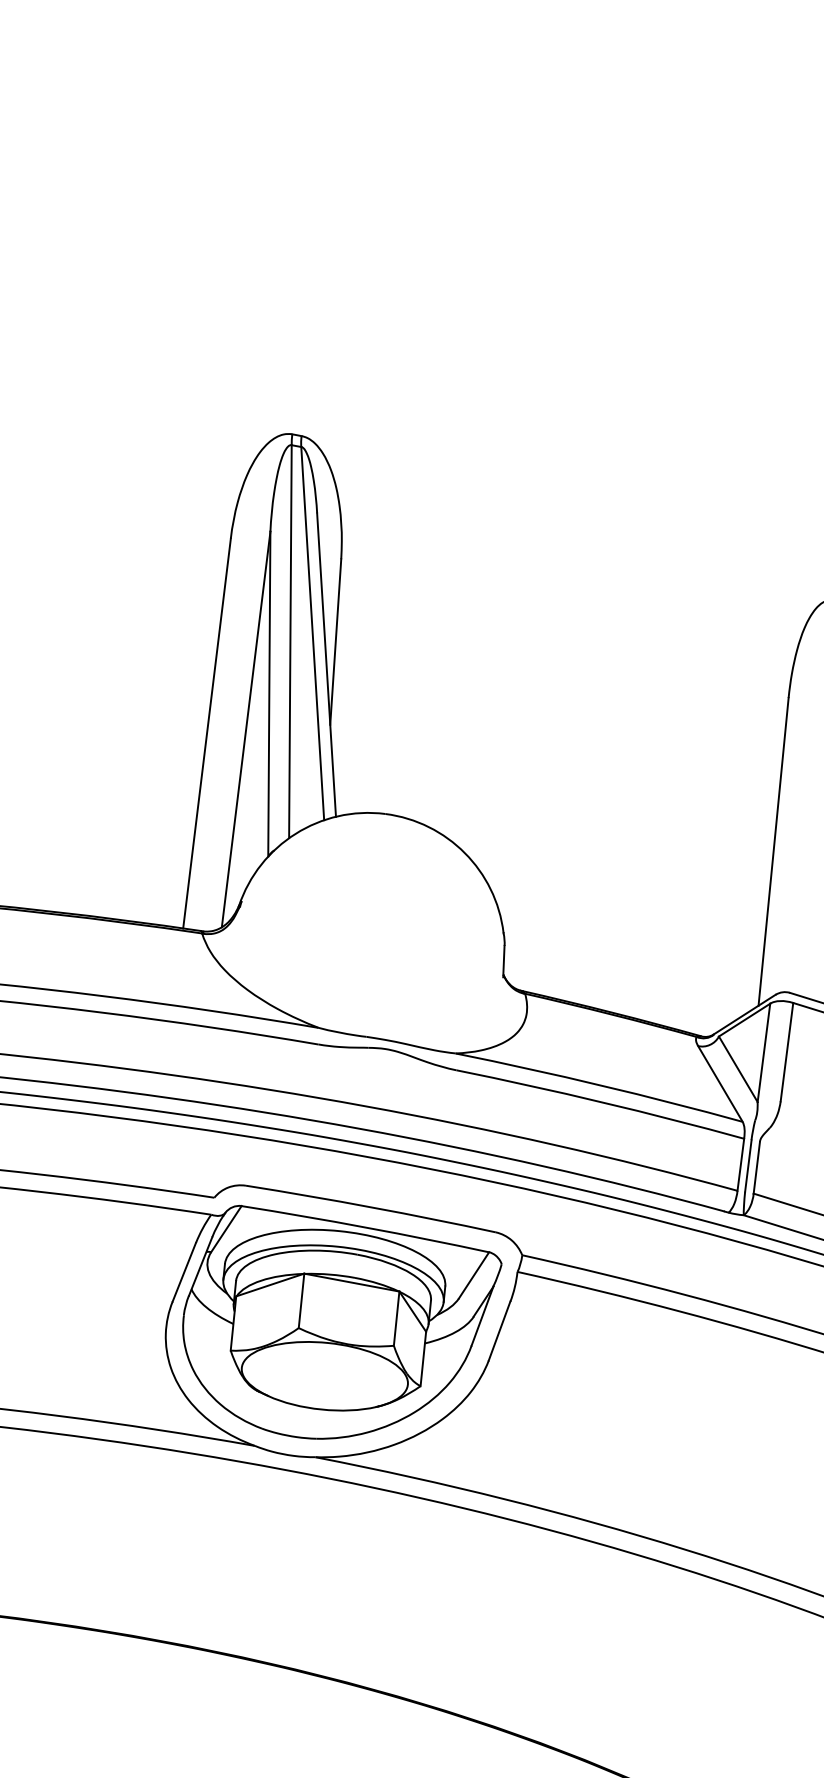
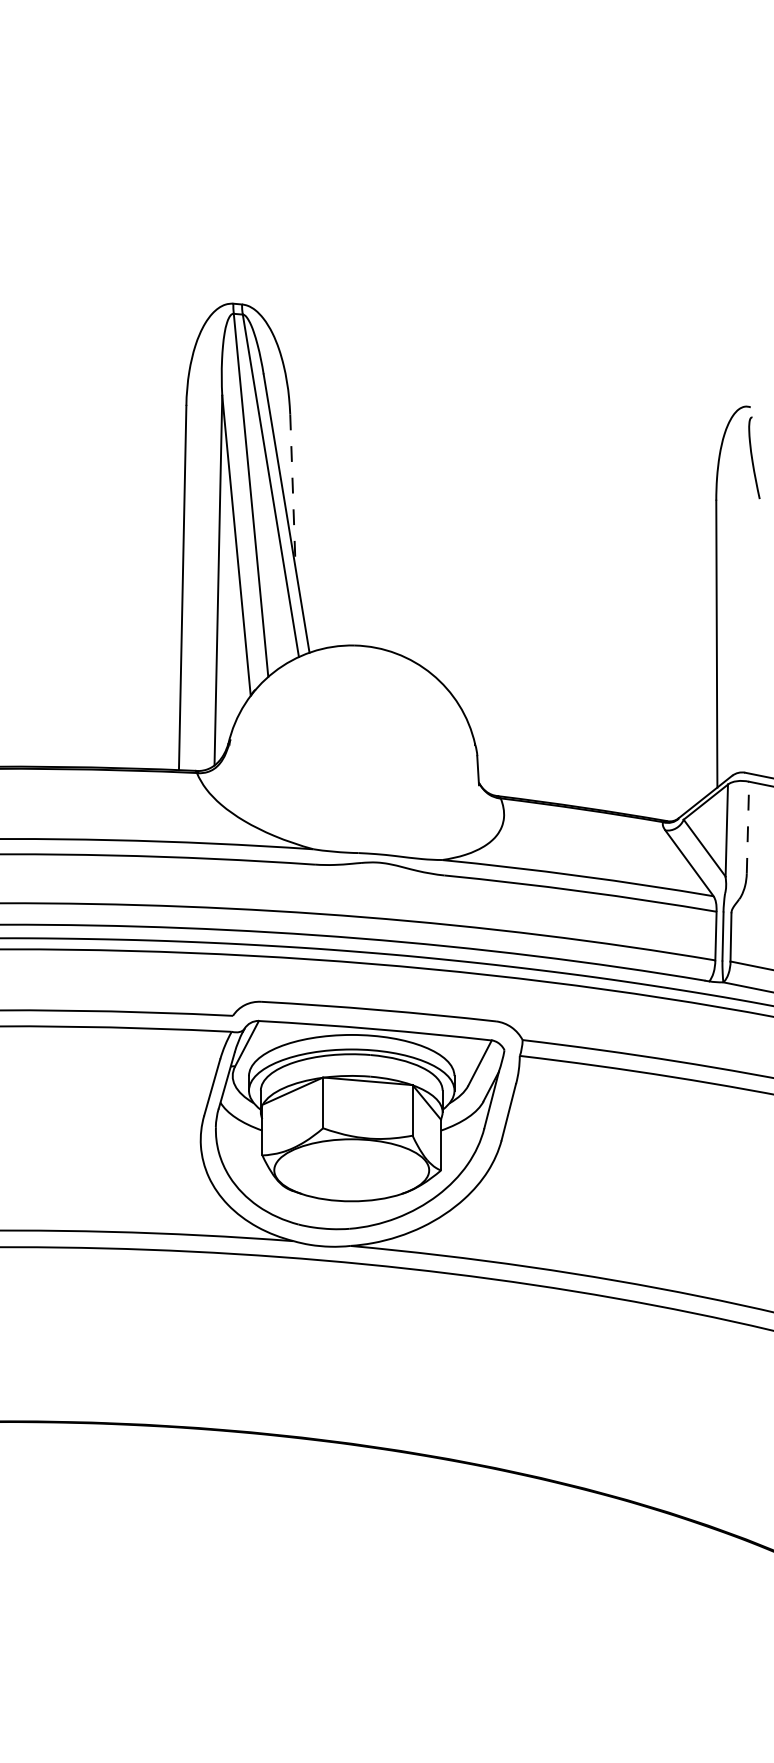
line: (335, 642) -> (292, 491), solid -> dashed
line: (786, 1051) -> (747, 827), solid -> dashed

